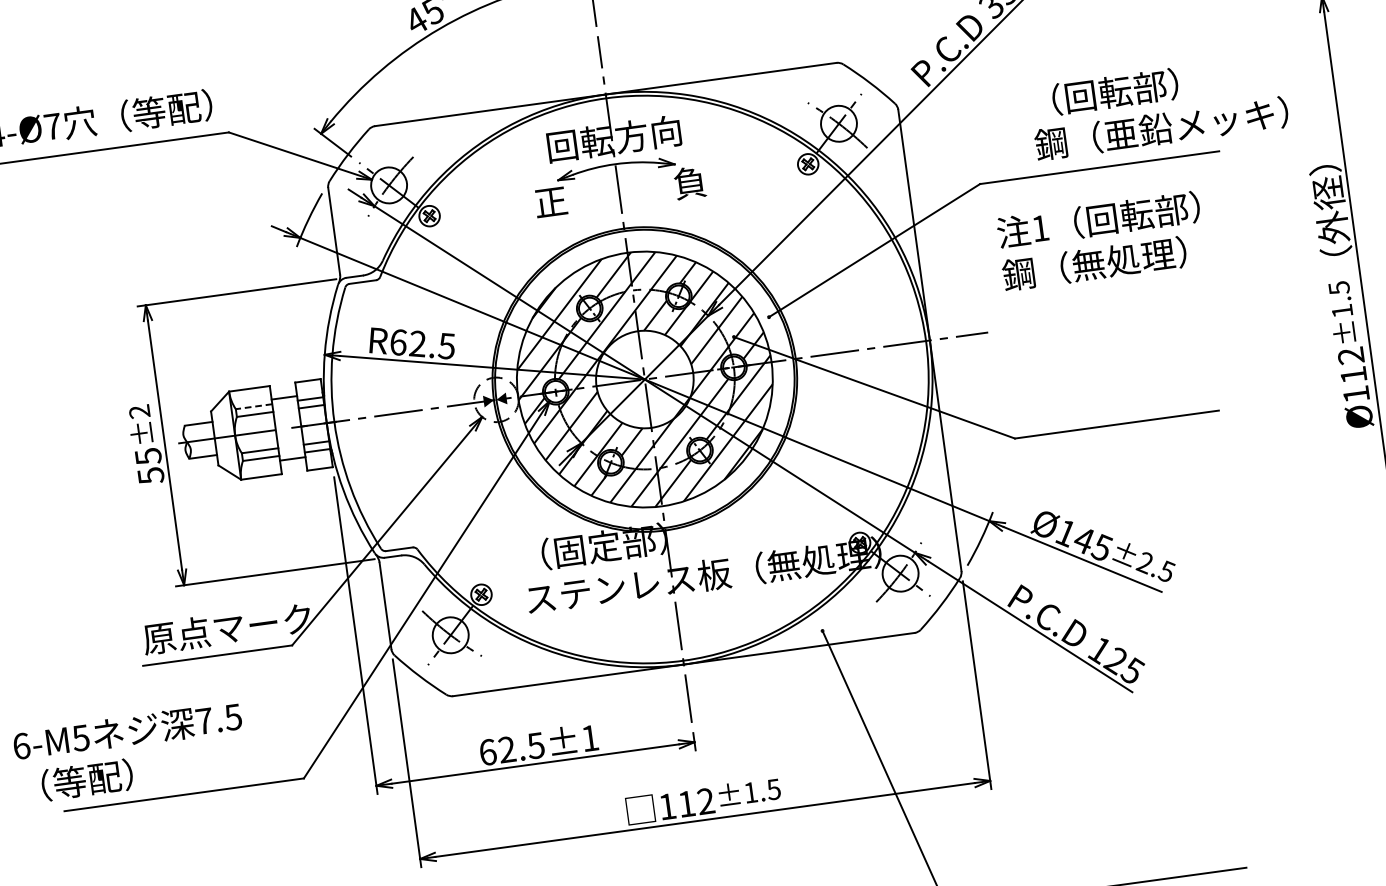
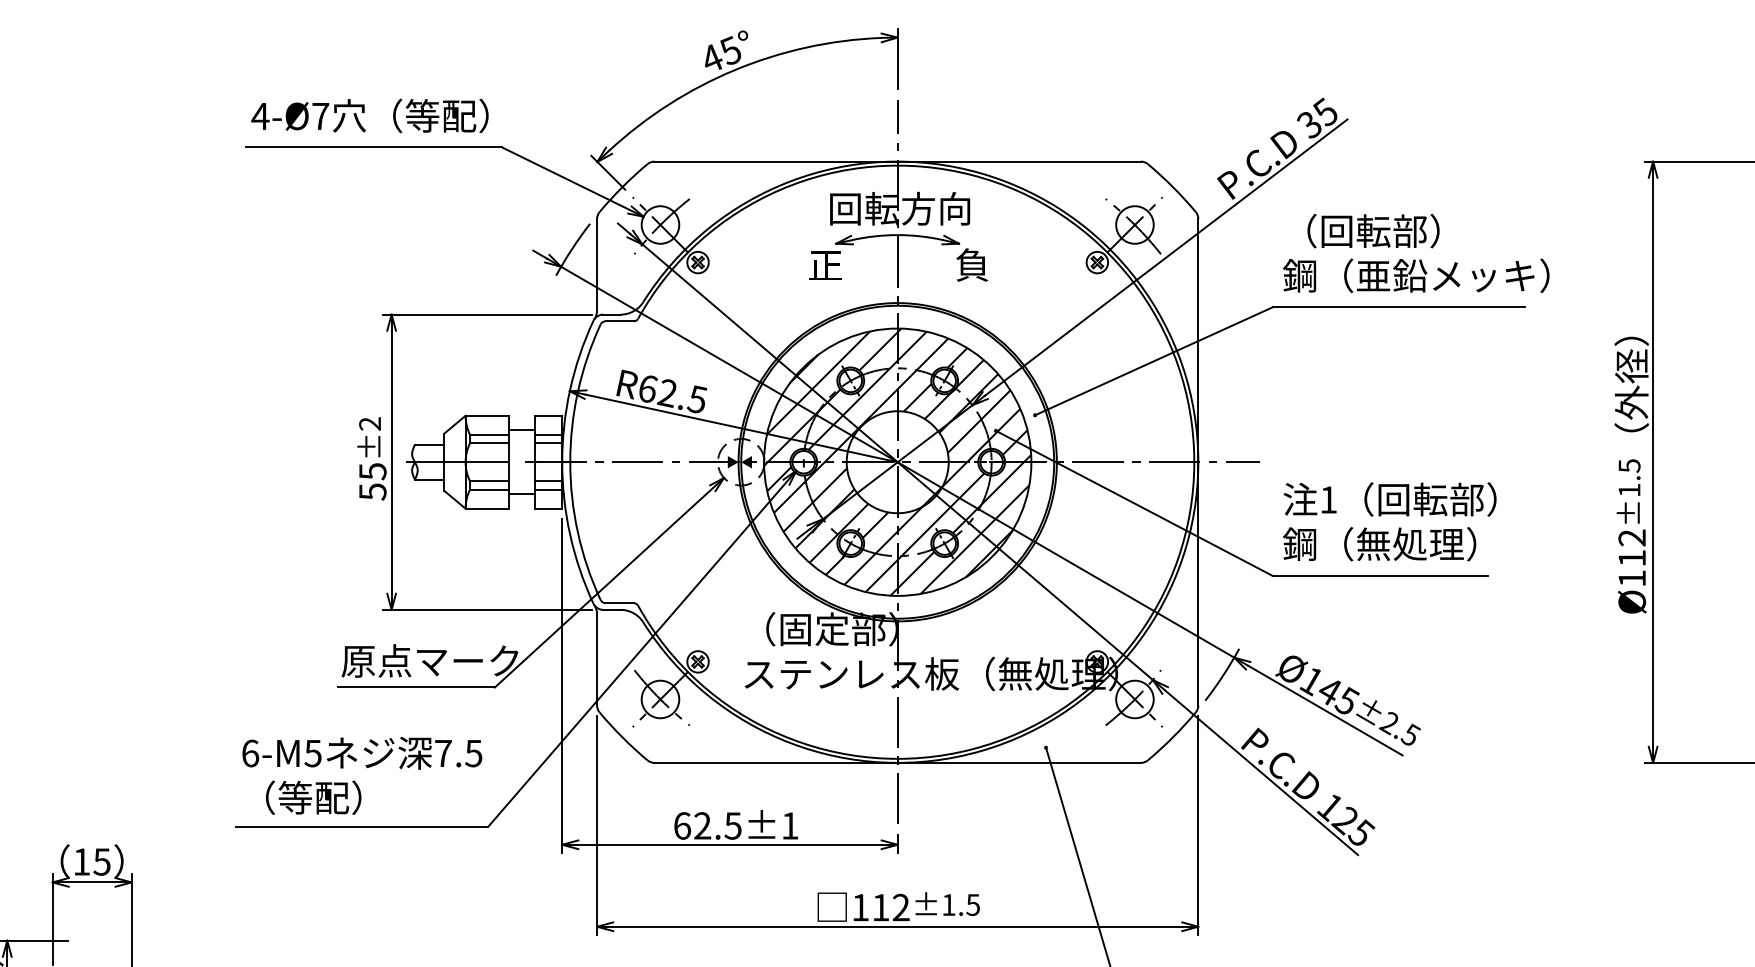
text: (1158, 106) -> (1416, 252), moved
text: (1100, 241) -> (1389, 521), moved
line: (253, 406) -> (488, 434), dashed -> solid
text: (130, 752) -> (362, 775), moved

